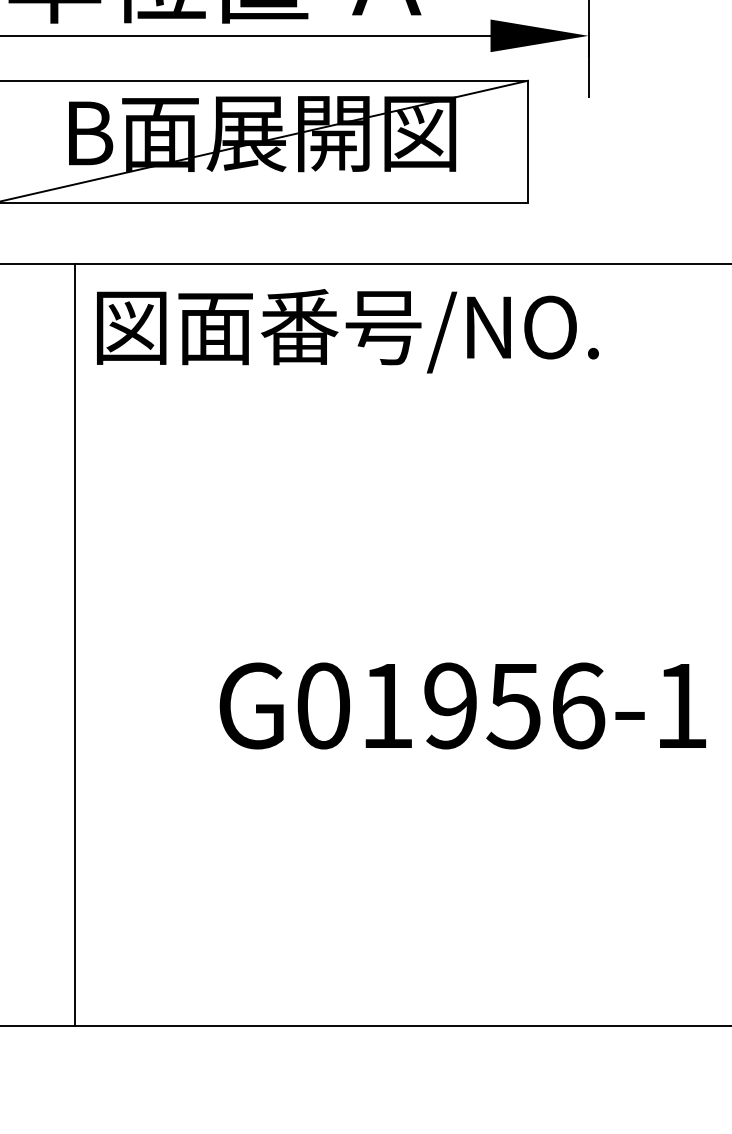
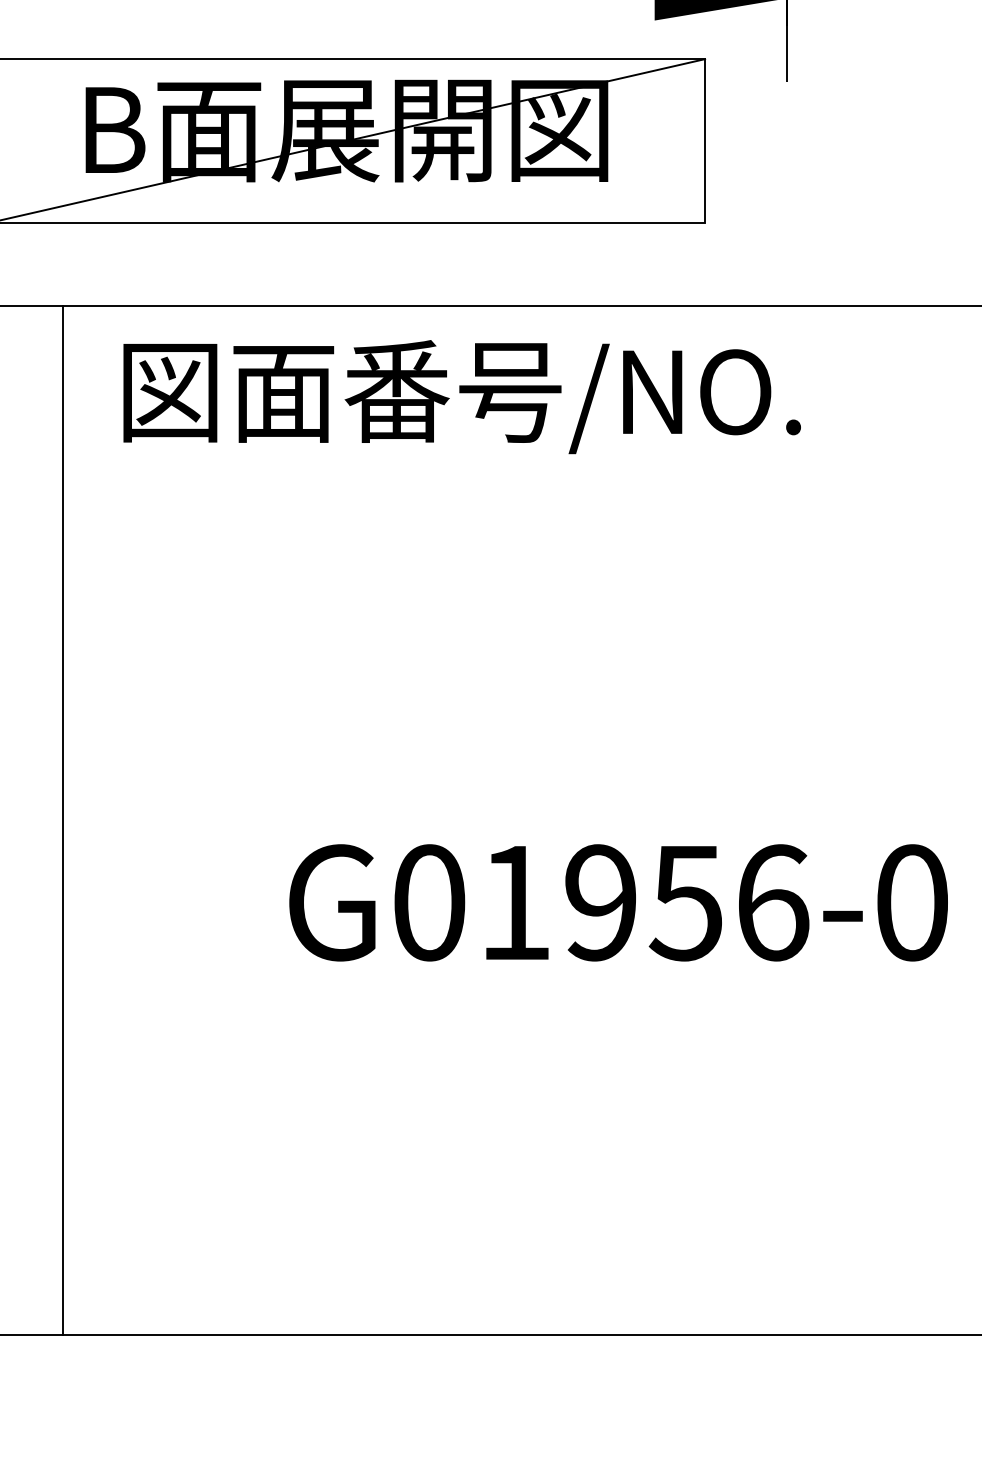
line: (75, 644) -> (63, 819), moved
text: (681, 705) -> (912, 902), G01956-1 -> G01956-0

